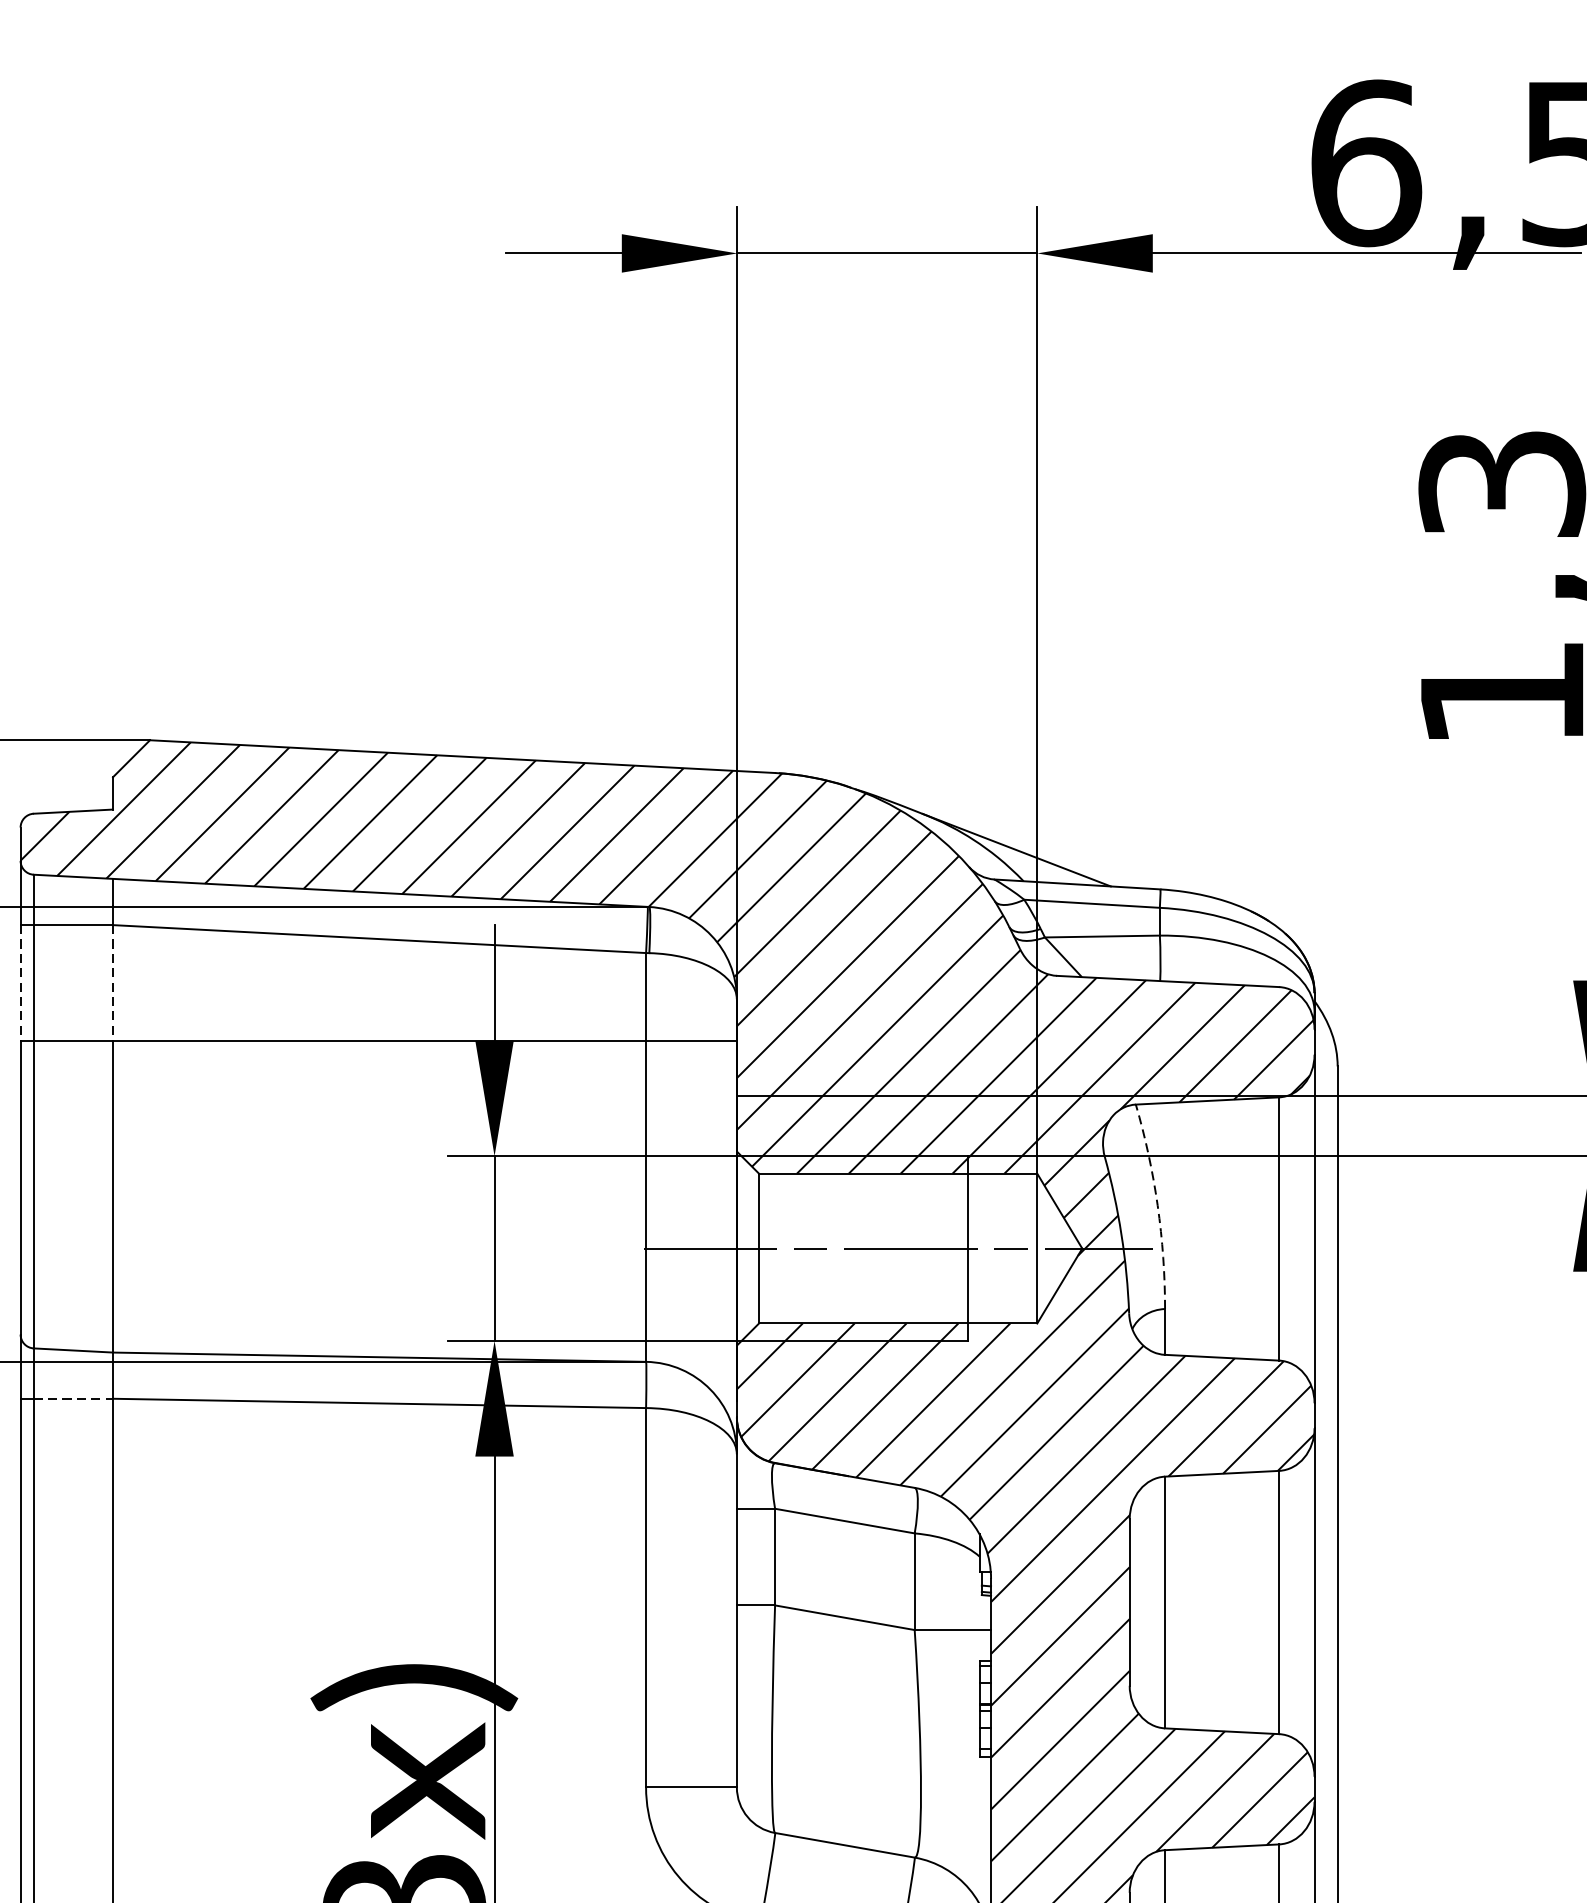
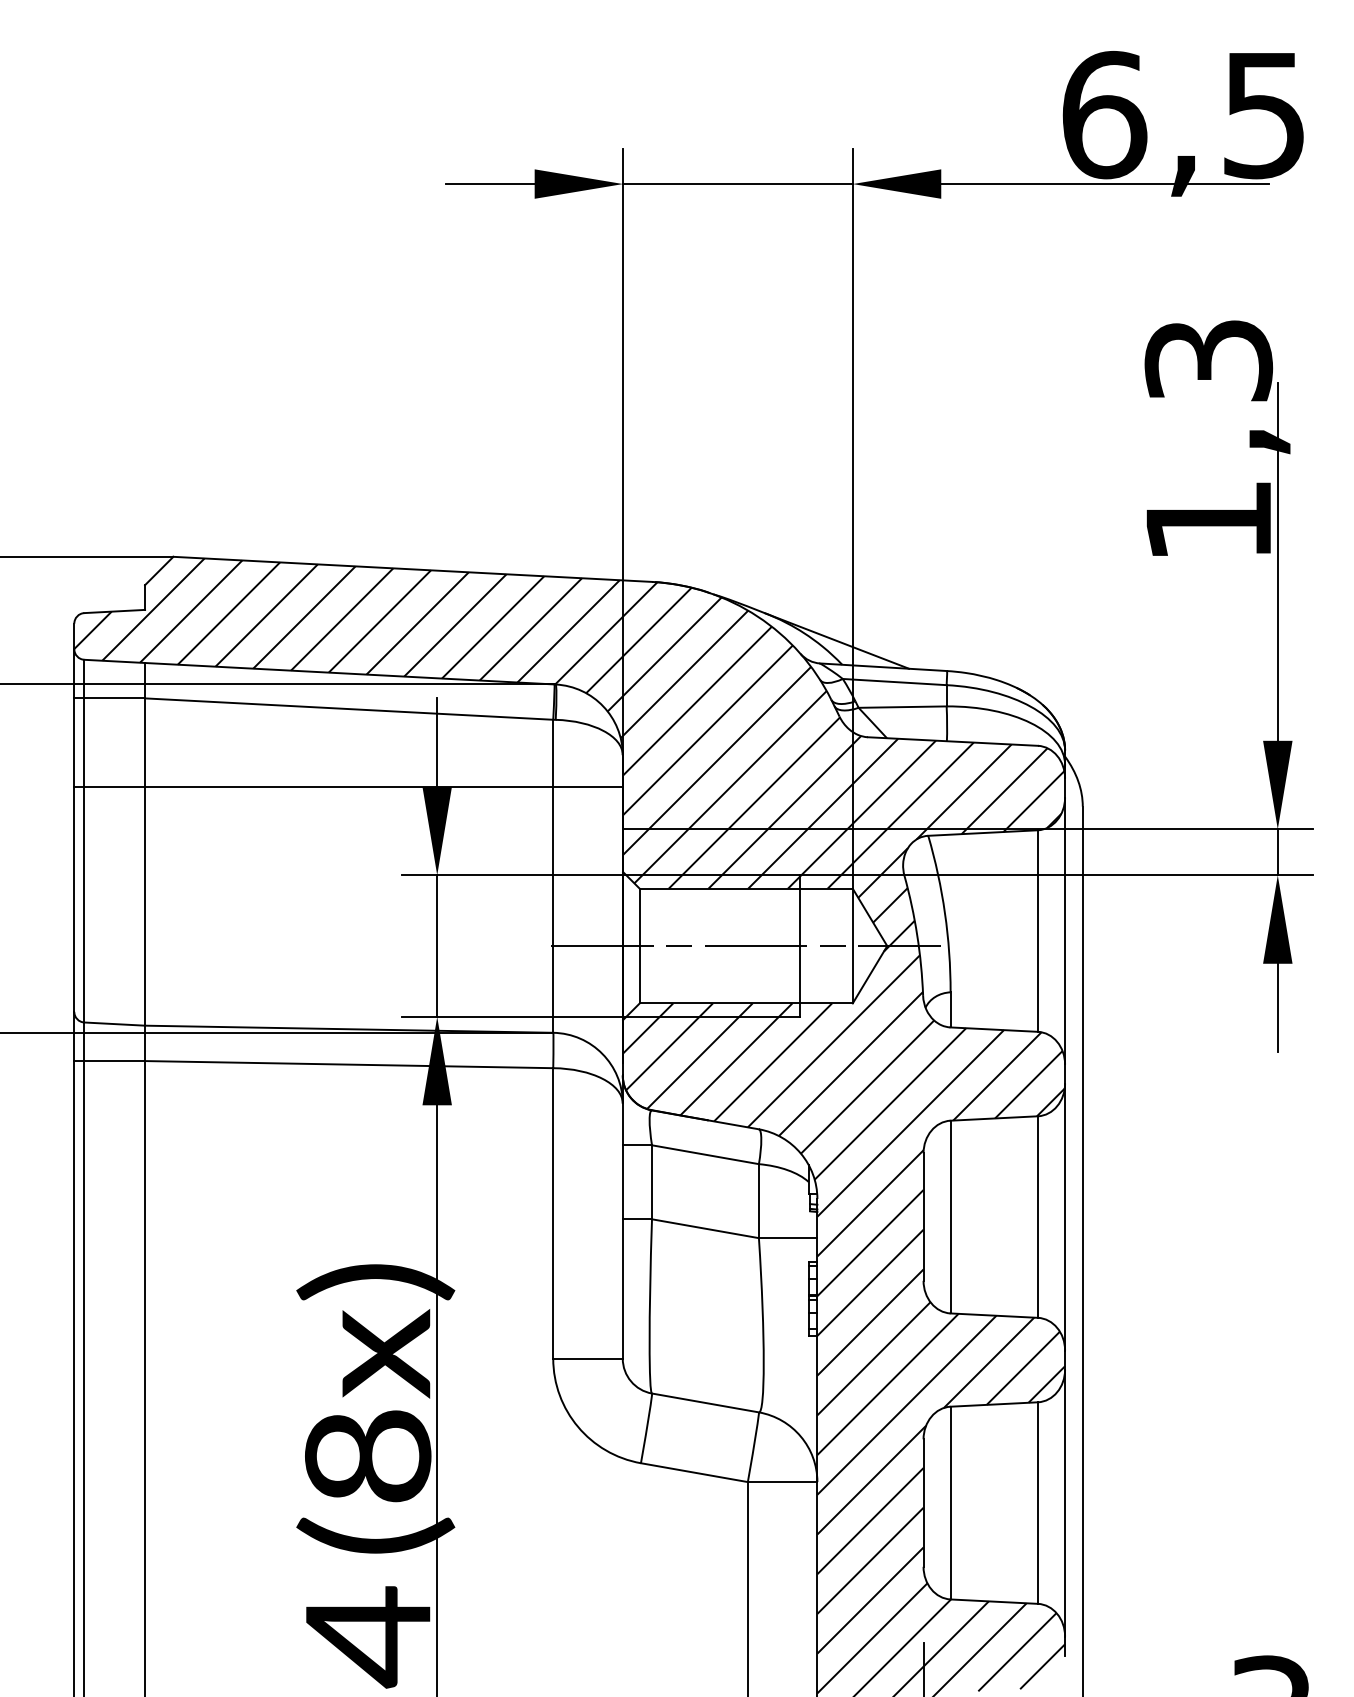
line: (20, 984) -> (74, 743), dashed -> solid
line: (113, 984) -> (145, 743), dashed -> solid
arc: (1158, 1206) -> (945, 913), dashed -> solid
line: (74, 1399) -> (115, 1061), dashed -> solid

